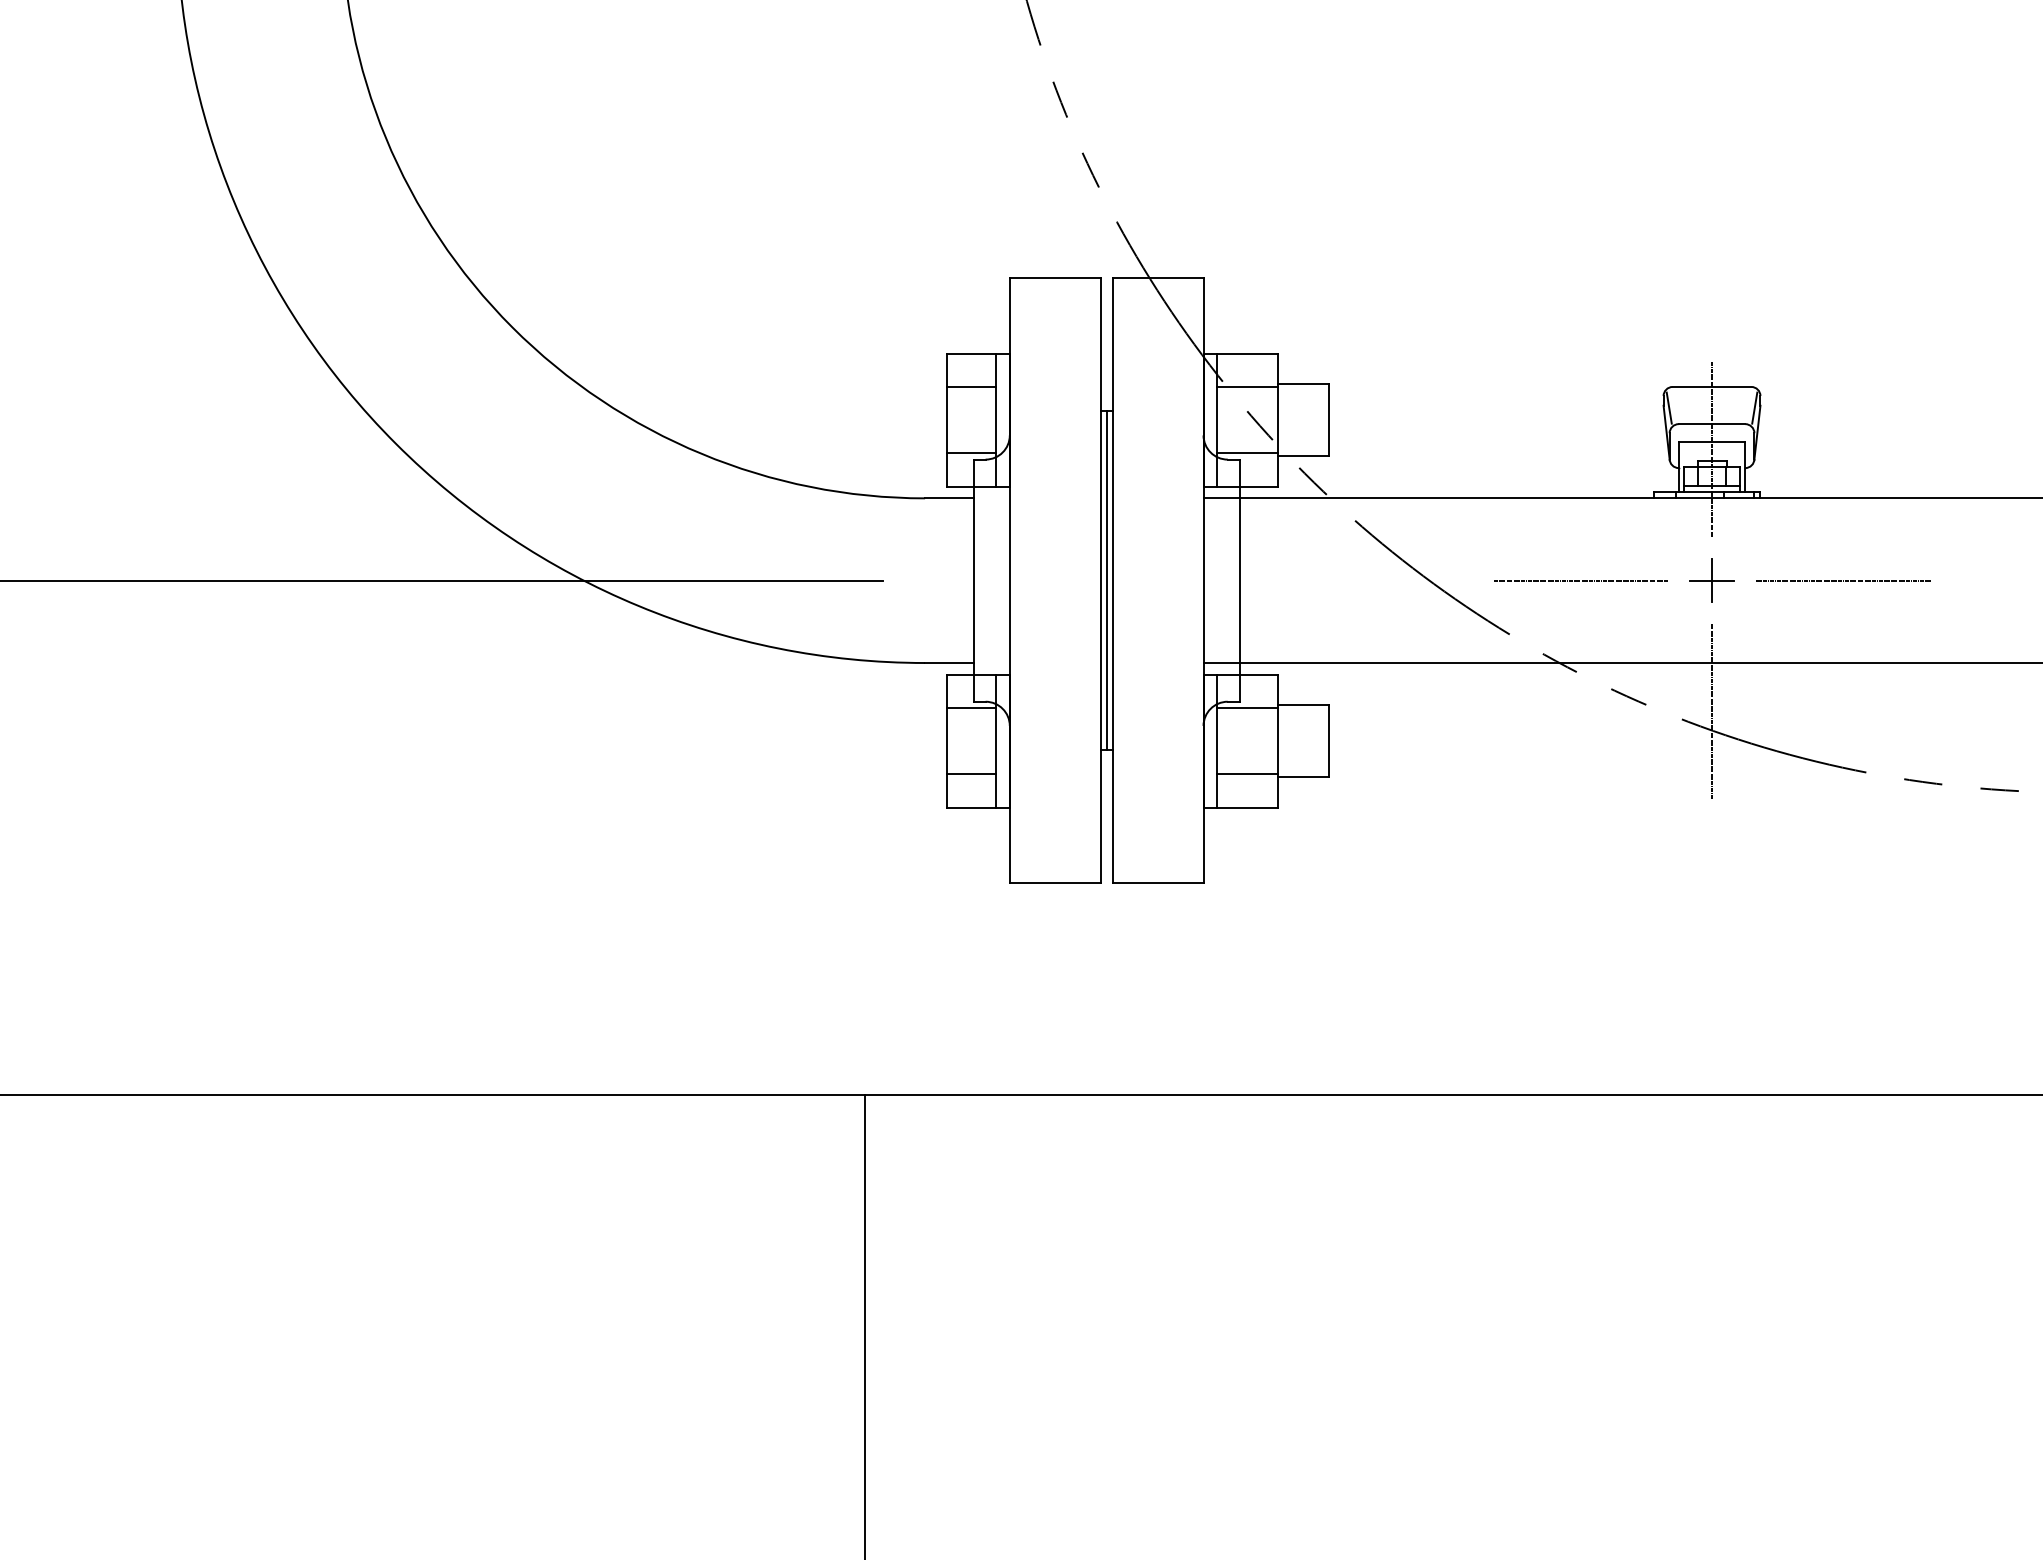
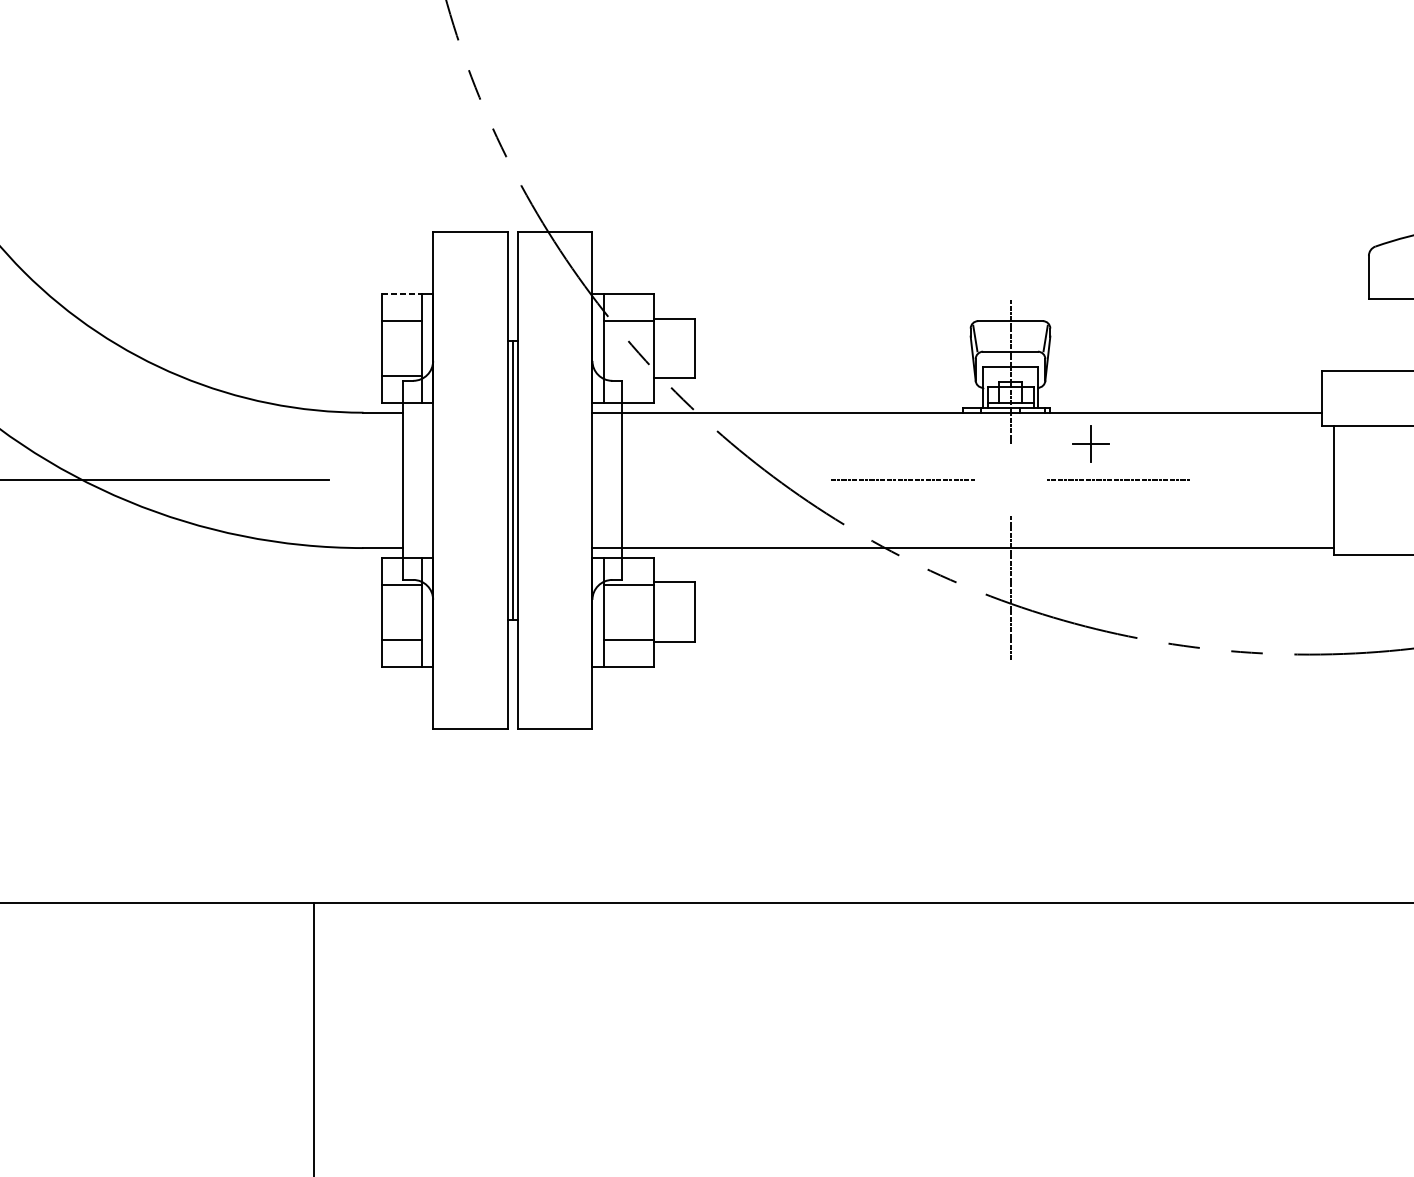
line: (972, 353) -> (402, 293), solid -> dashed
line: (1247, 453) -> (628, 375), removed
part: (1711, 580) -> (1090, 444), moved

